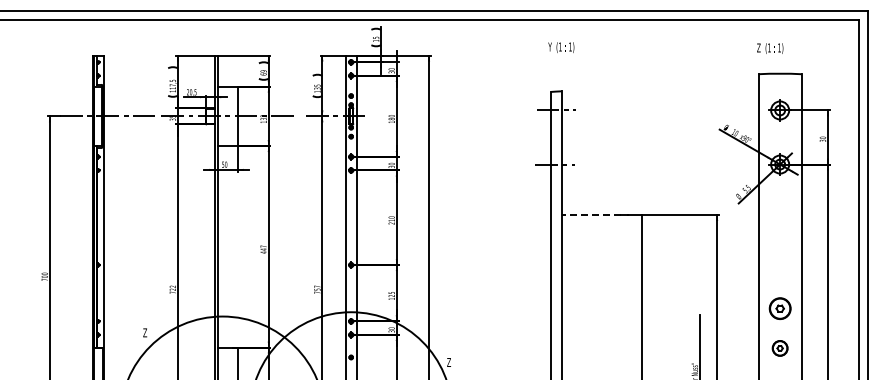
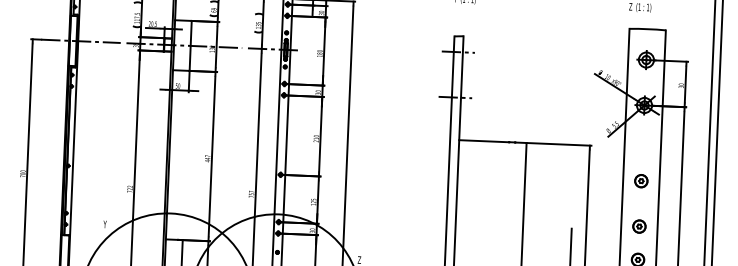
line: (591, 215) -> (484, 141), dashed -> solid
part: (779, 254) -> (640, 180), added
part: (779, 308) -> (638, 226), size x0.71
text: (145, 332) -> (105, 224), Z -> Y

